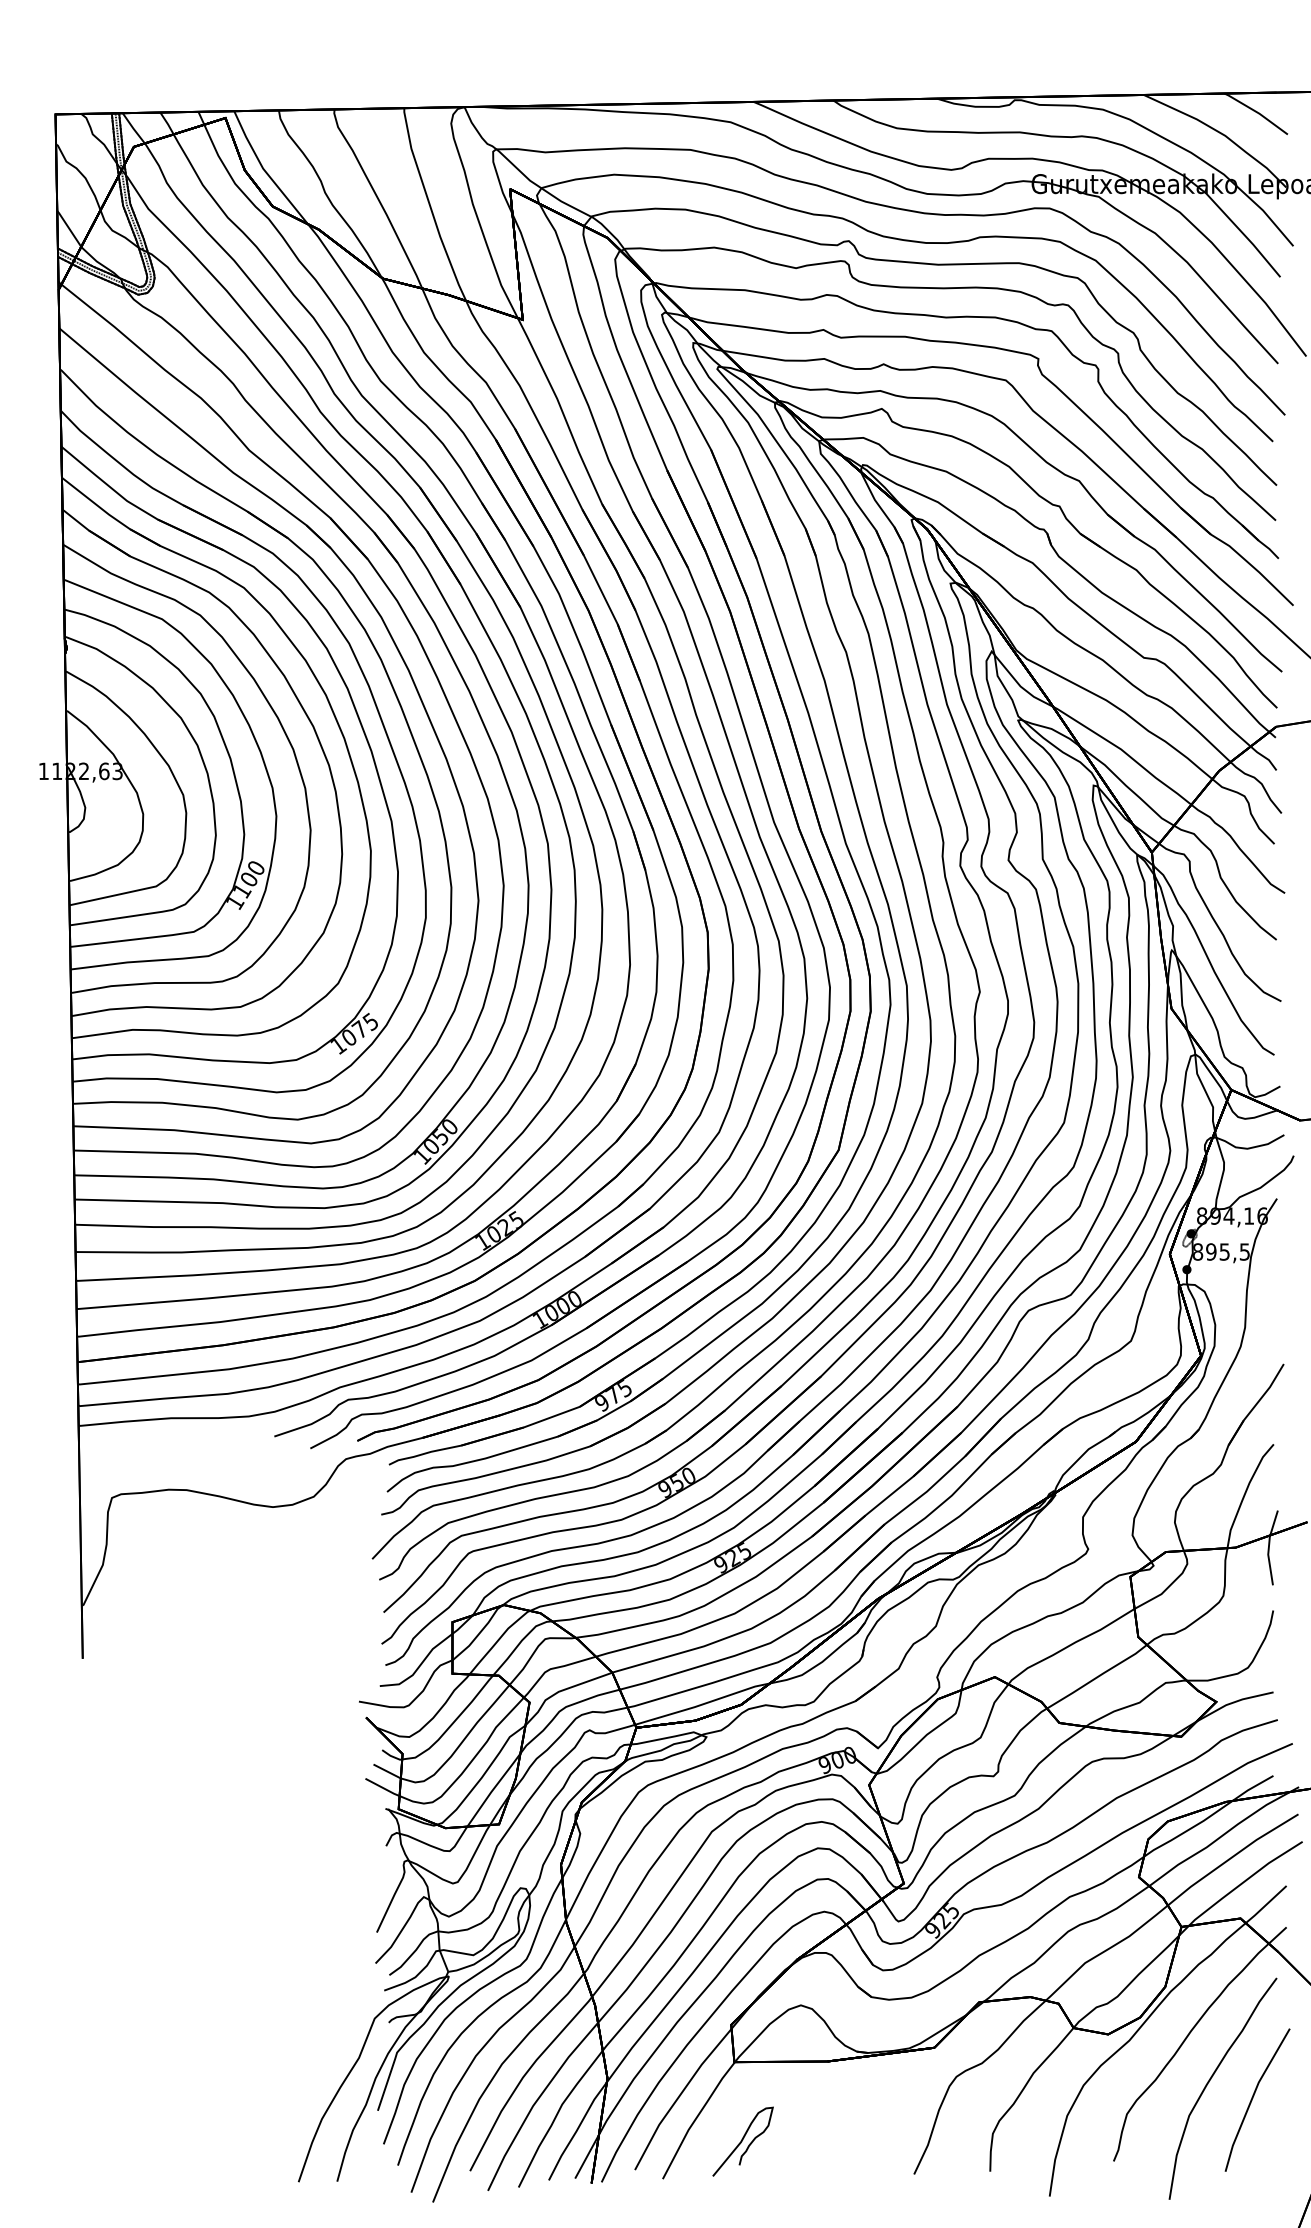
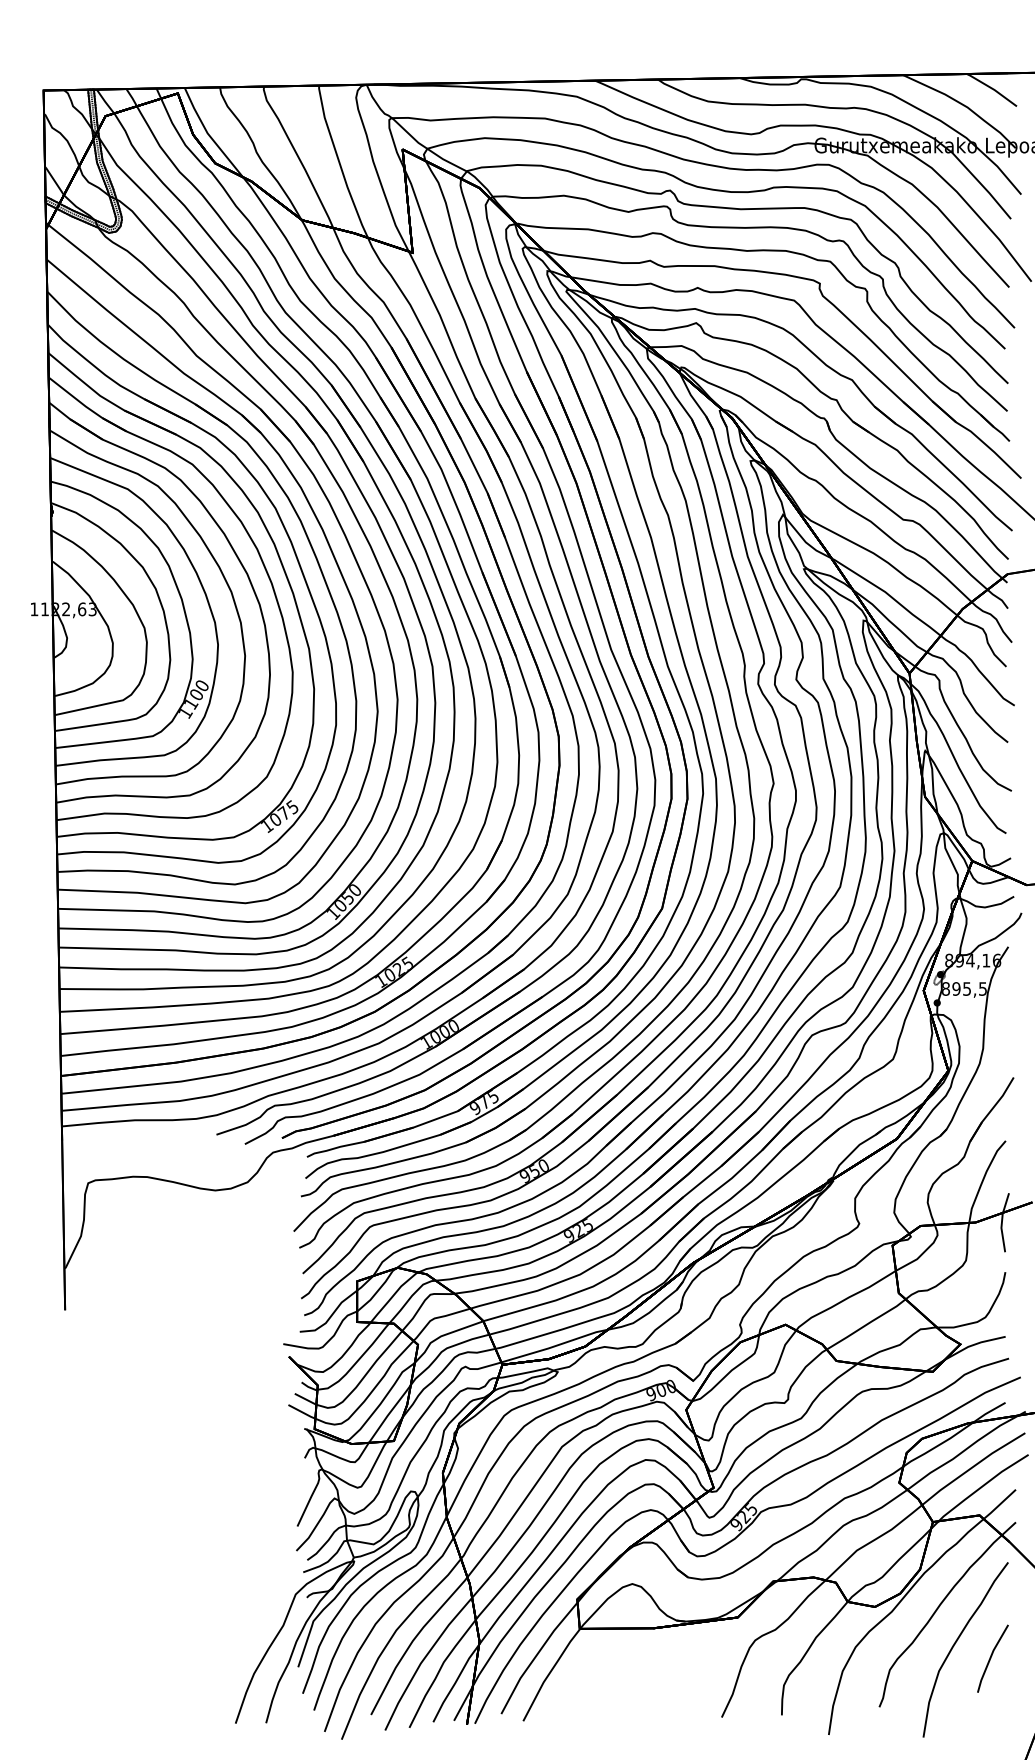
part: (1257, 2099) -> (992, 1658), size x0.6
curve: (742, 2141) -> (586, 1691), removed

